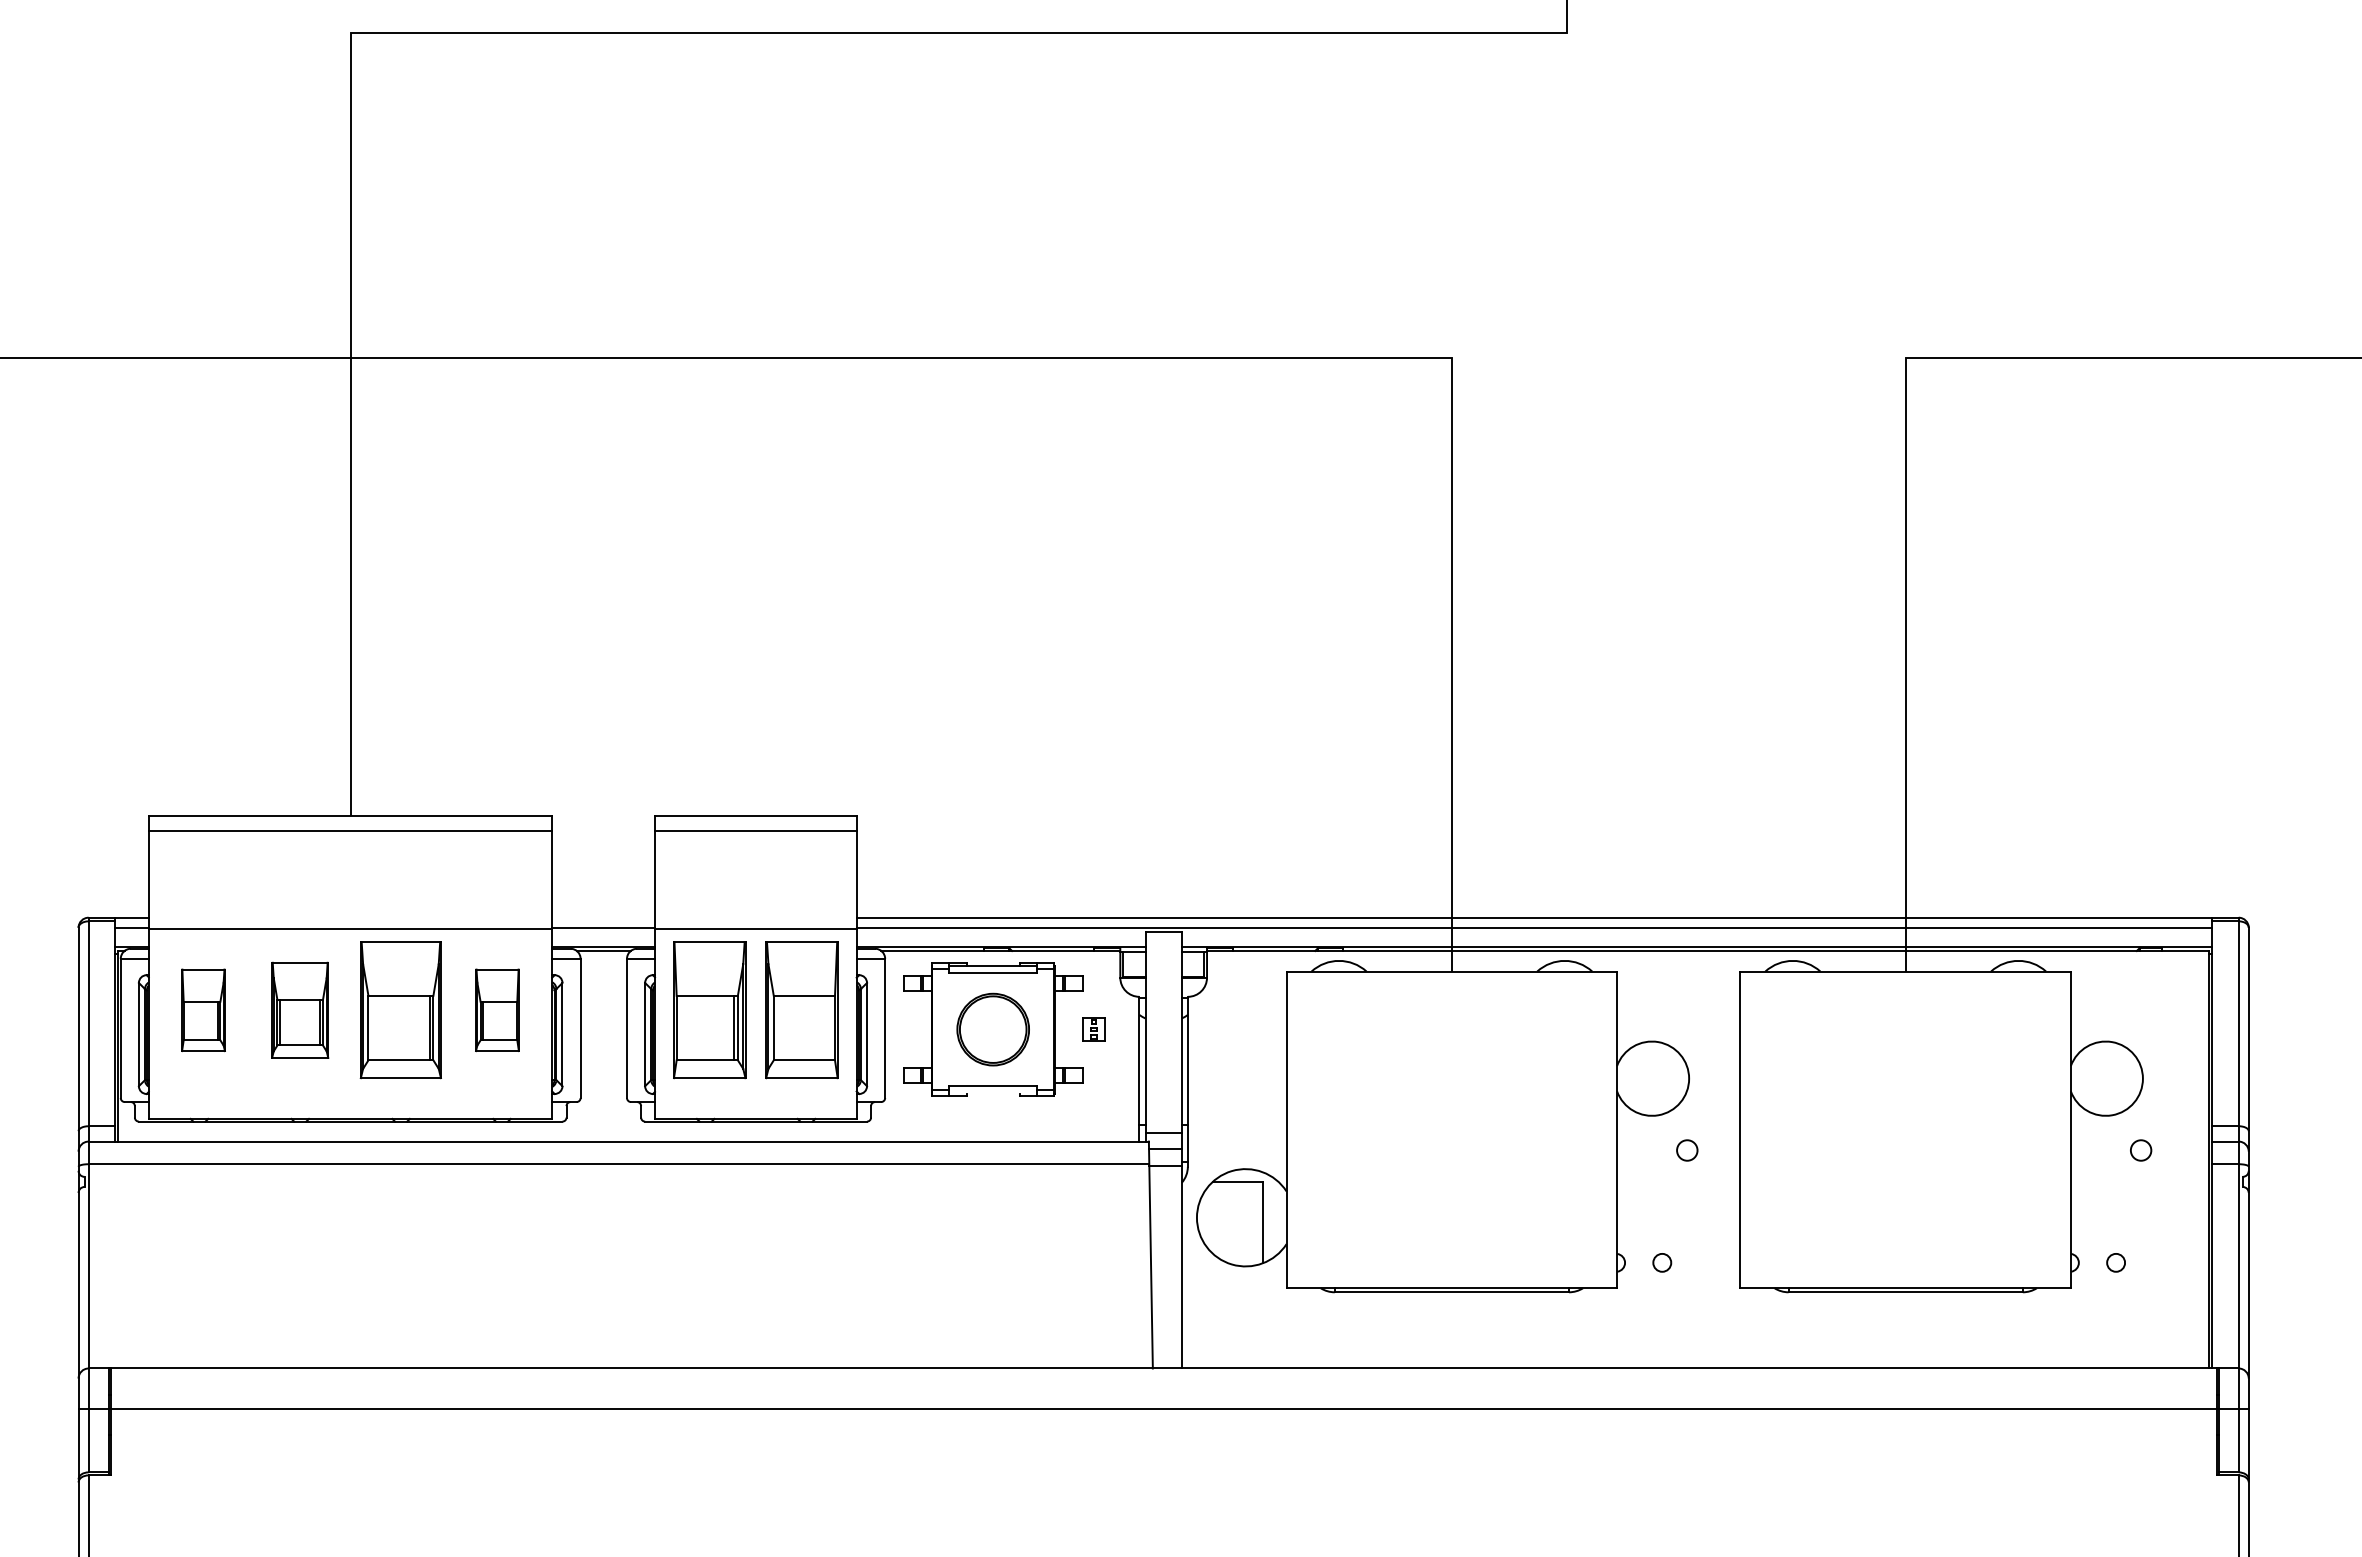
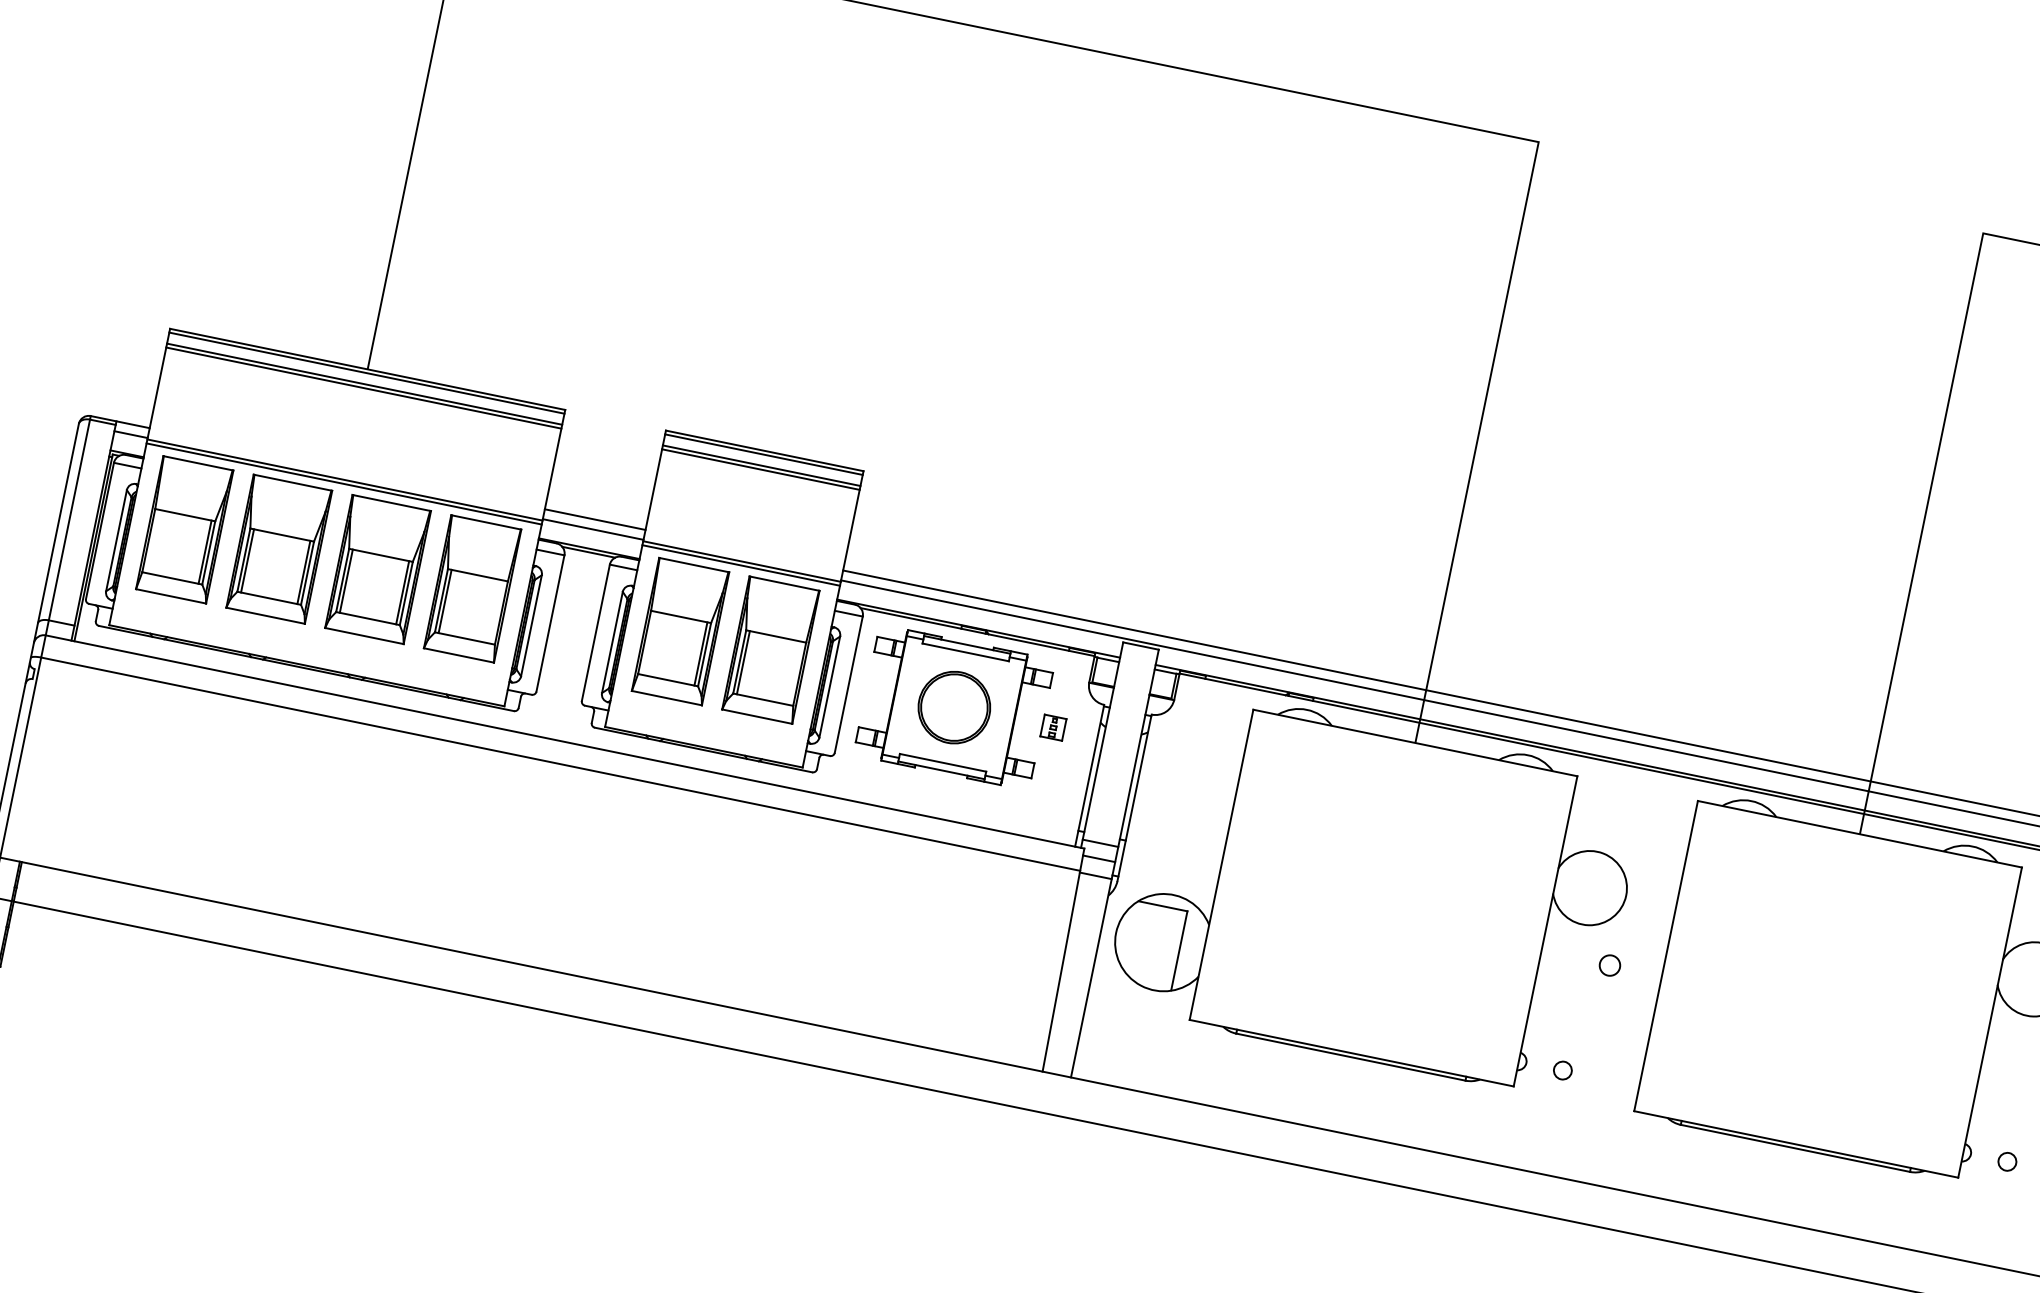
line: (350, 820) -> (366, 373), added
line: (755, 820) -> (763, 454), added
line: (350, 835) -> (363, 388), added
line: (755, 835) -> (760, 469), added
line: (603, 917) -> (595, 519), added
line: (350, 933) -> (344, 484), added
line: (755, 933) -> (740, 565), added
part: (203, 1010) -> (184, 530), size x1.67
part: (300, 1010) -> (279, 549), size x1.43
part: (497, 1010) -> (472, 589), size x1.67
line: (372, 1027) -> (346, 580), added
line: (777, 1027) -> (743, 662), added
line: (993, 1093) -> (941, 770), added

